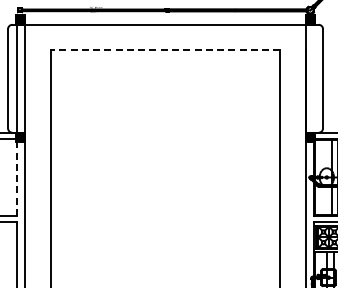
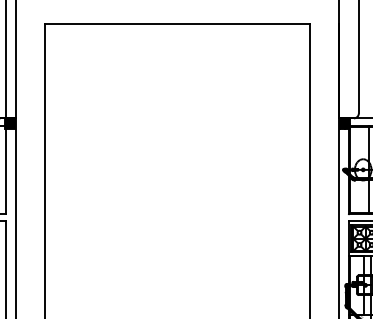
line: (165, 50) -> (177, 23), dashed -> solid
line: (16, 177) -> (5, 169), dashed -> solid

